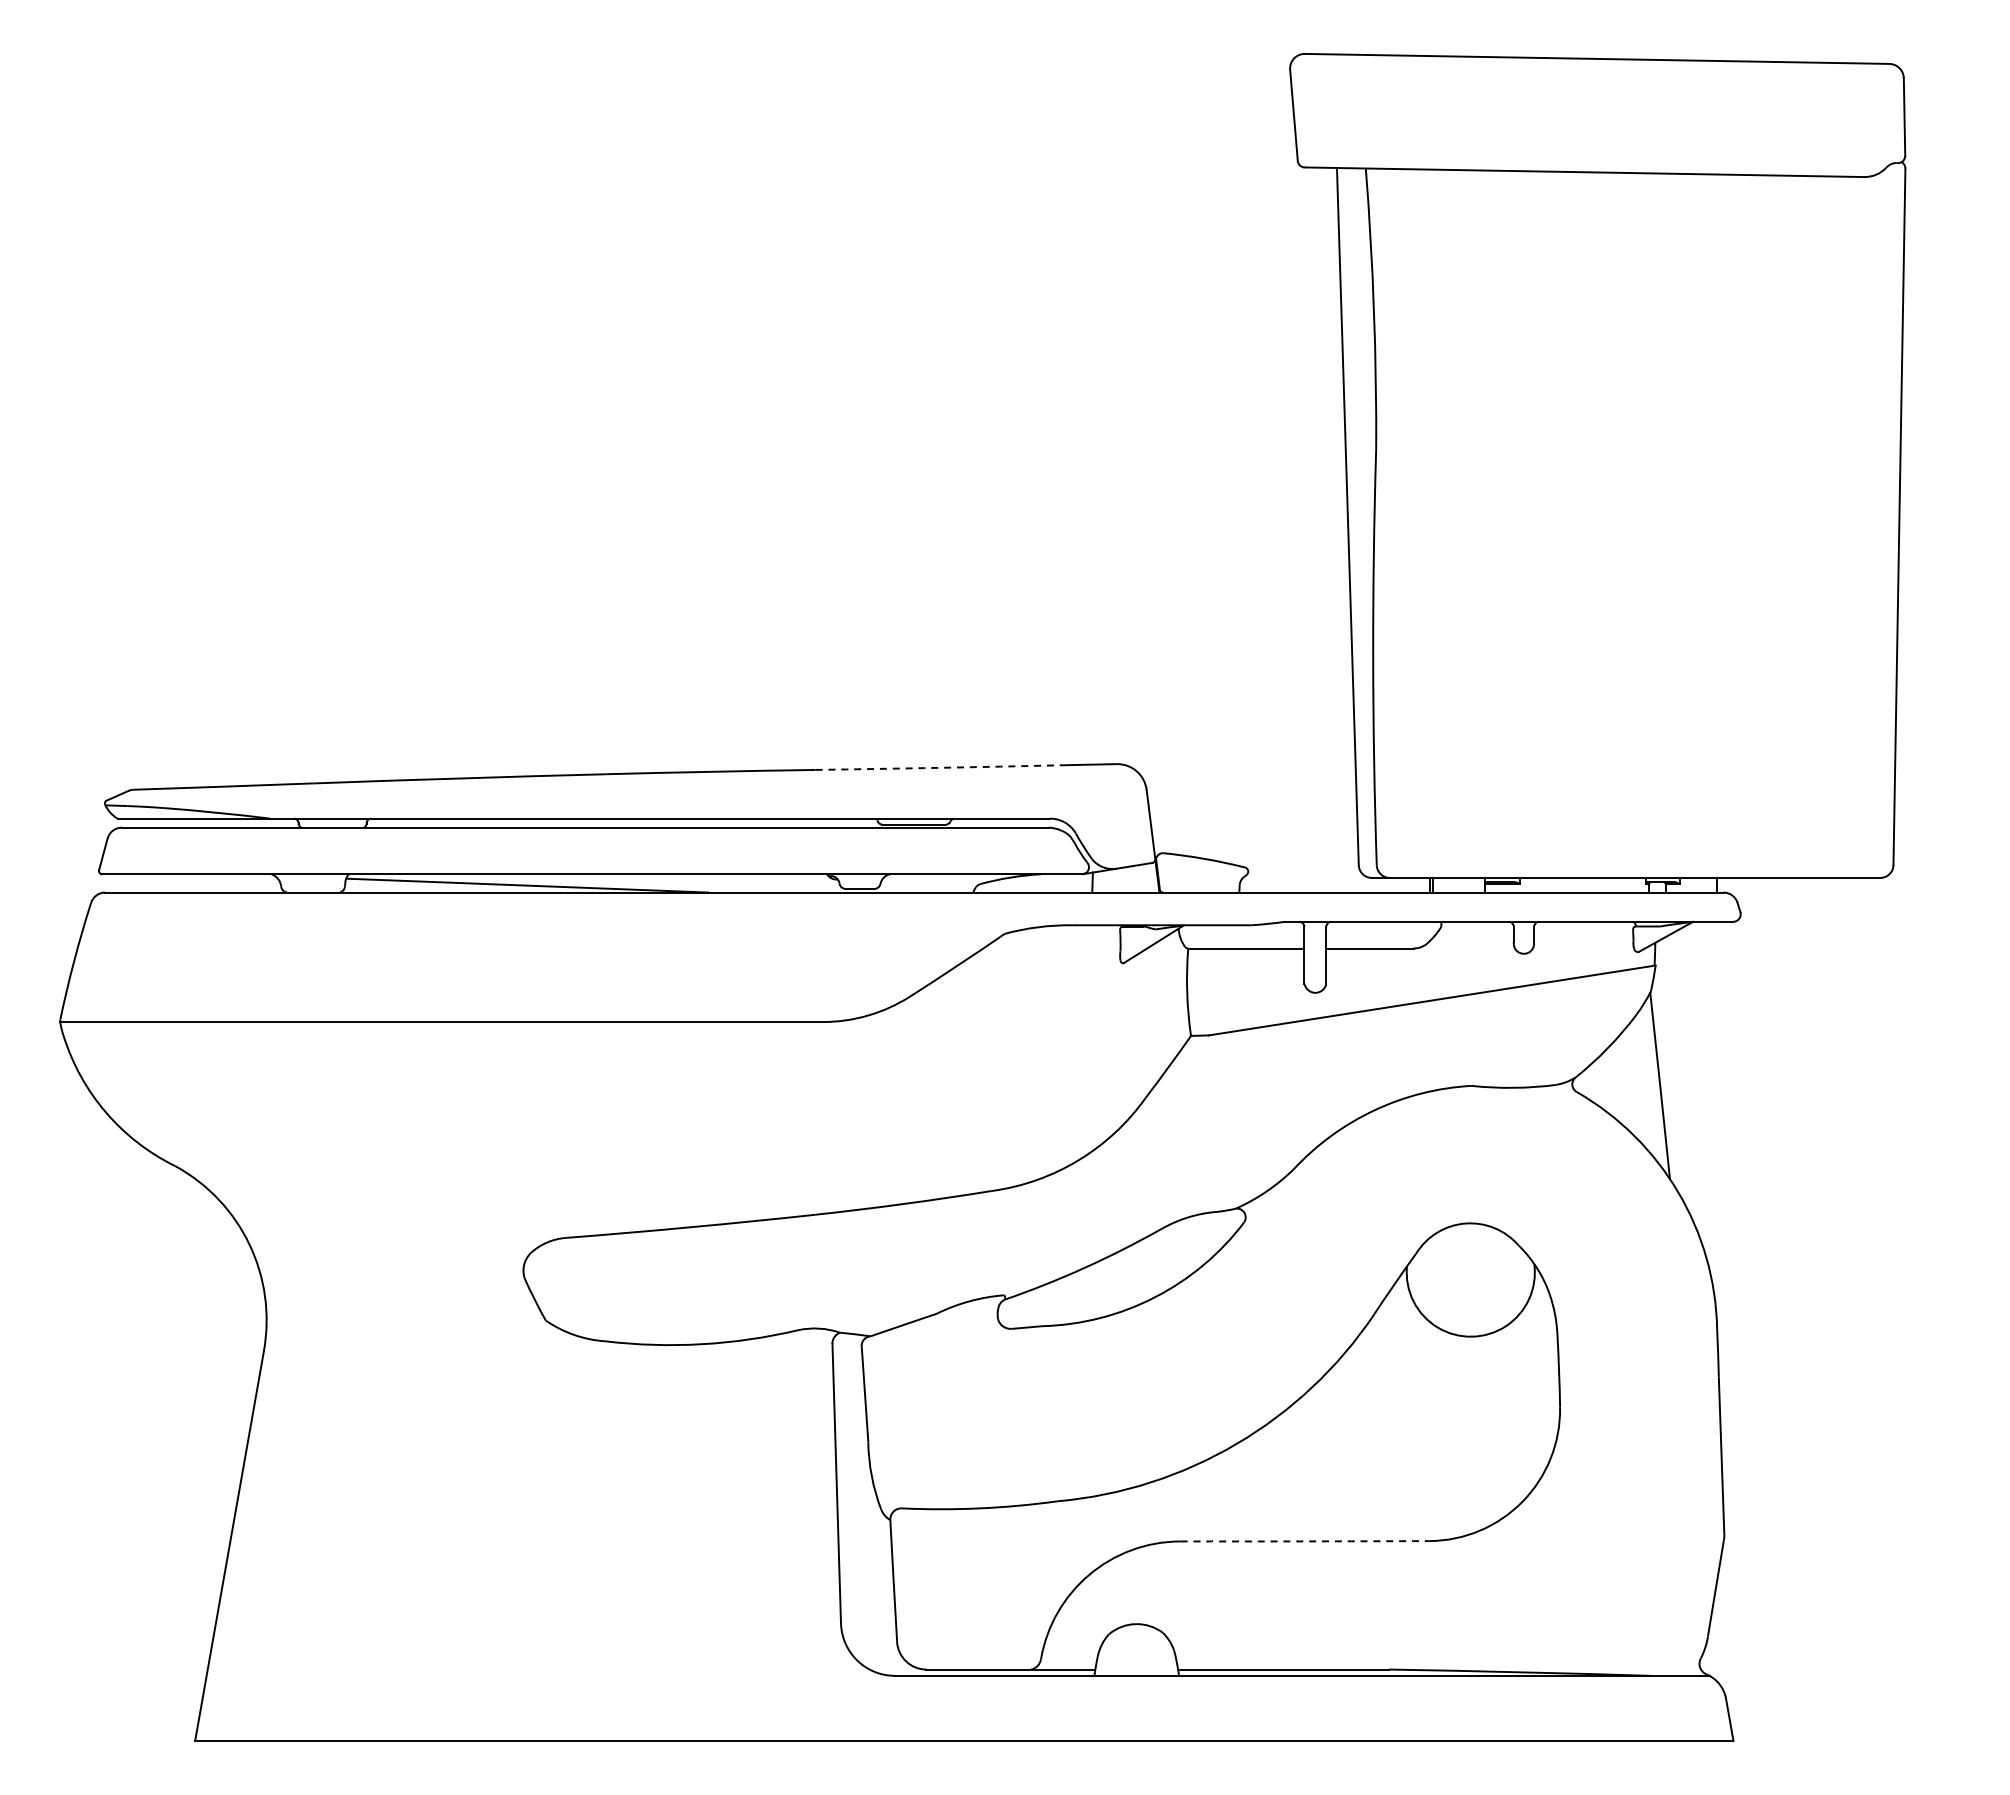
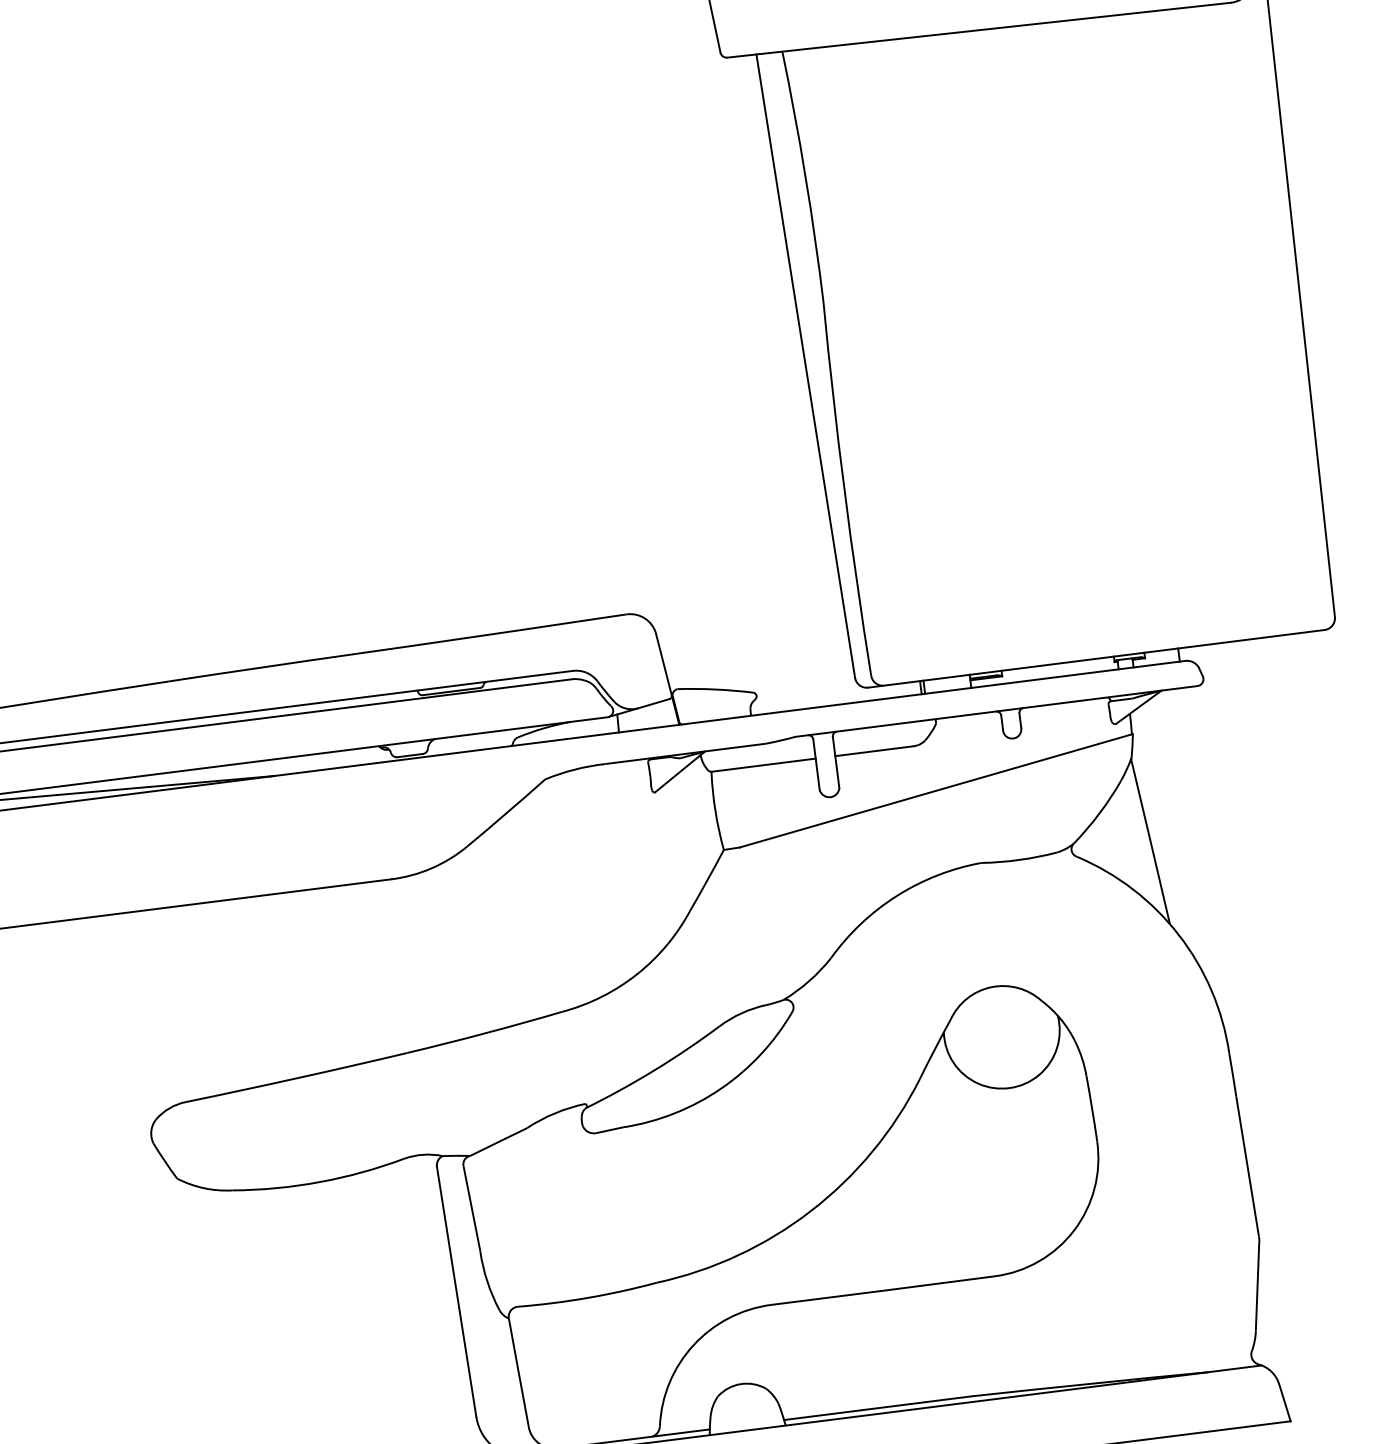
arc: (938, 767) -> (466, 637), dashed -> solid
arc: (1304, 1541) -> (883, 1290), dashed -> solid

